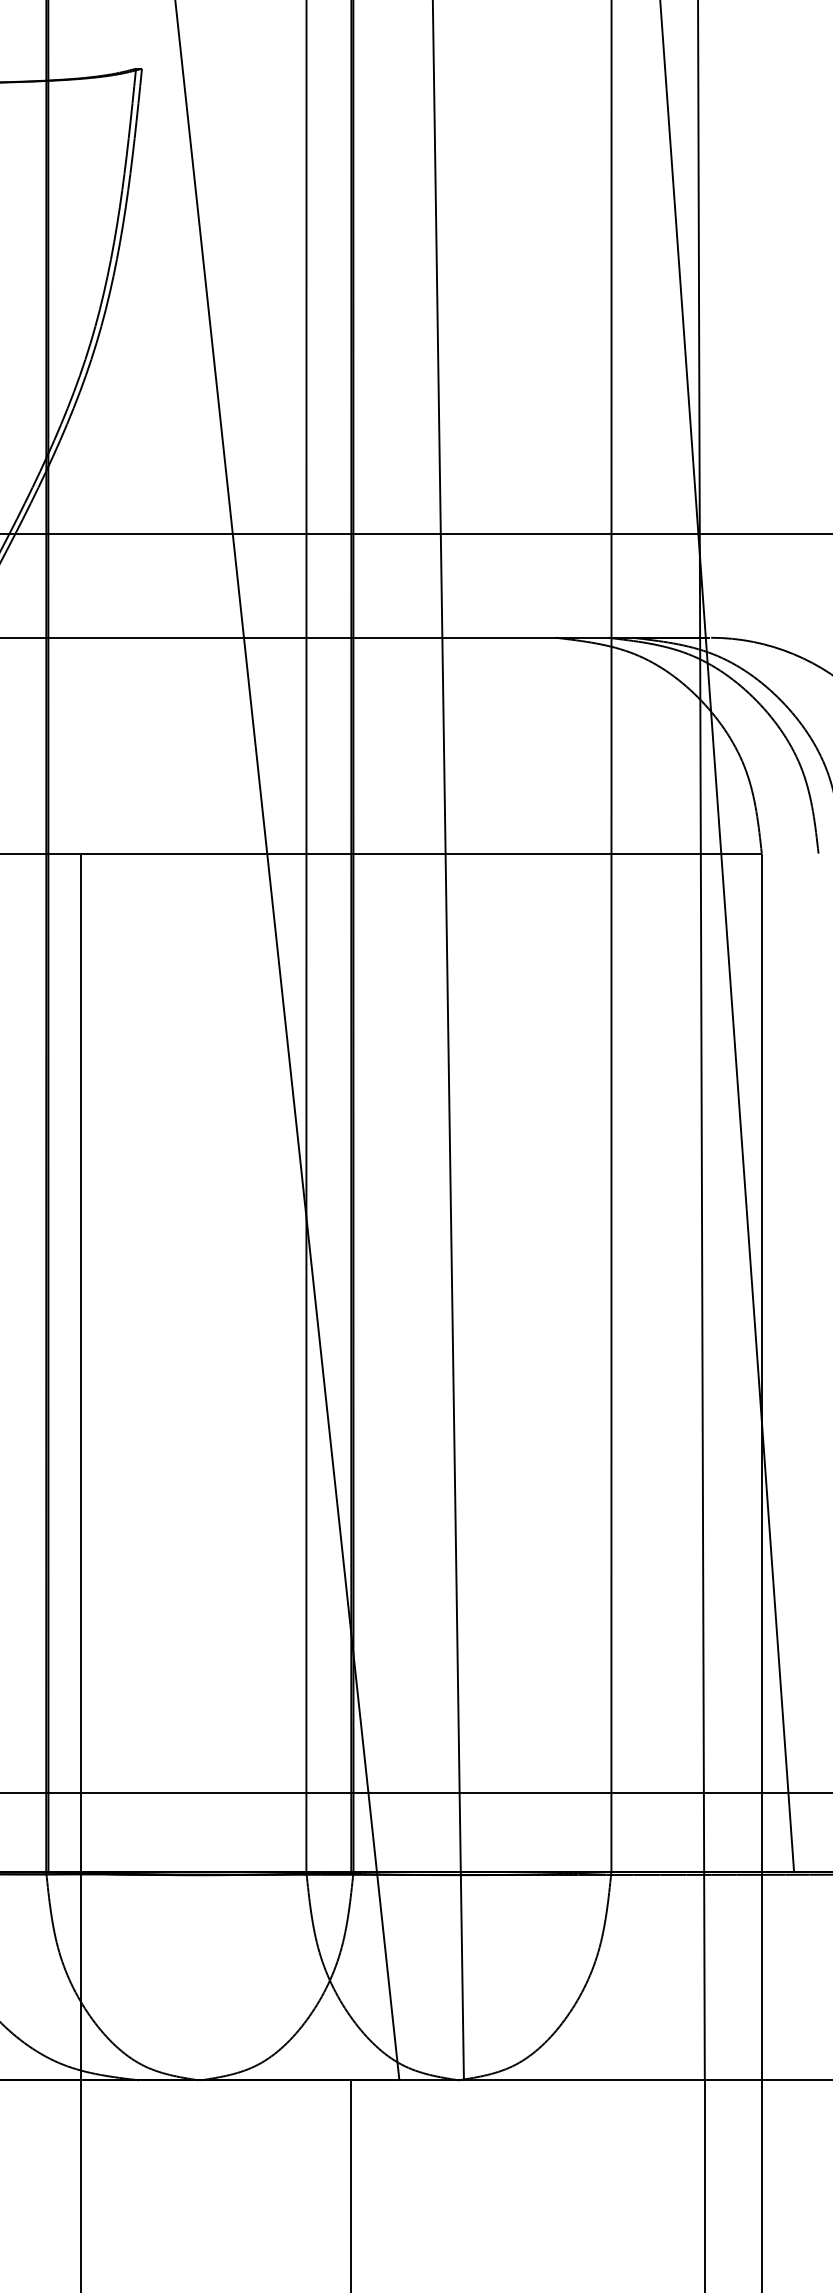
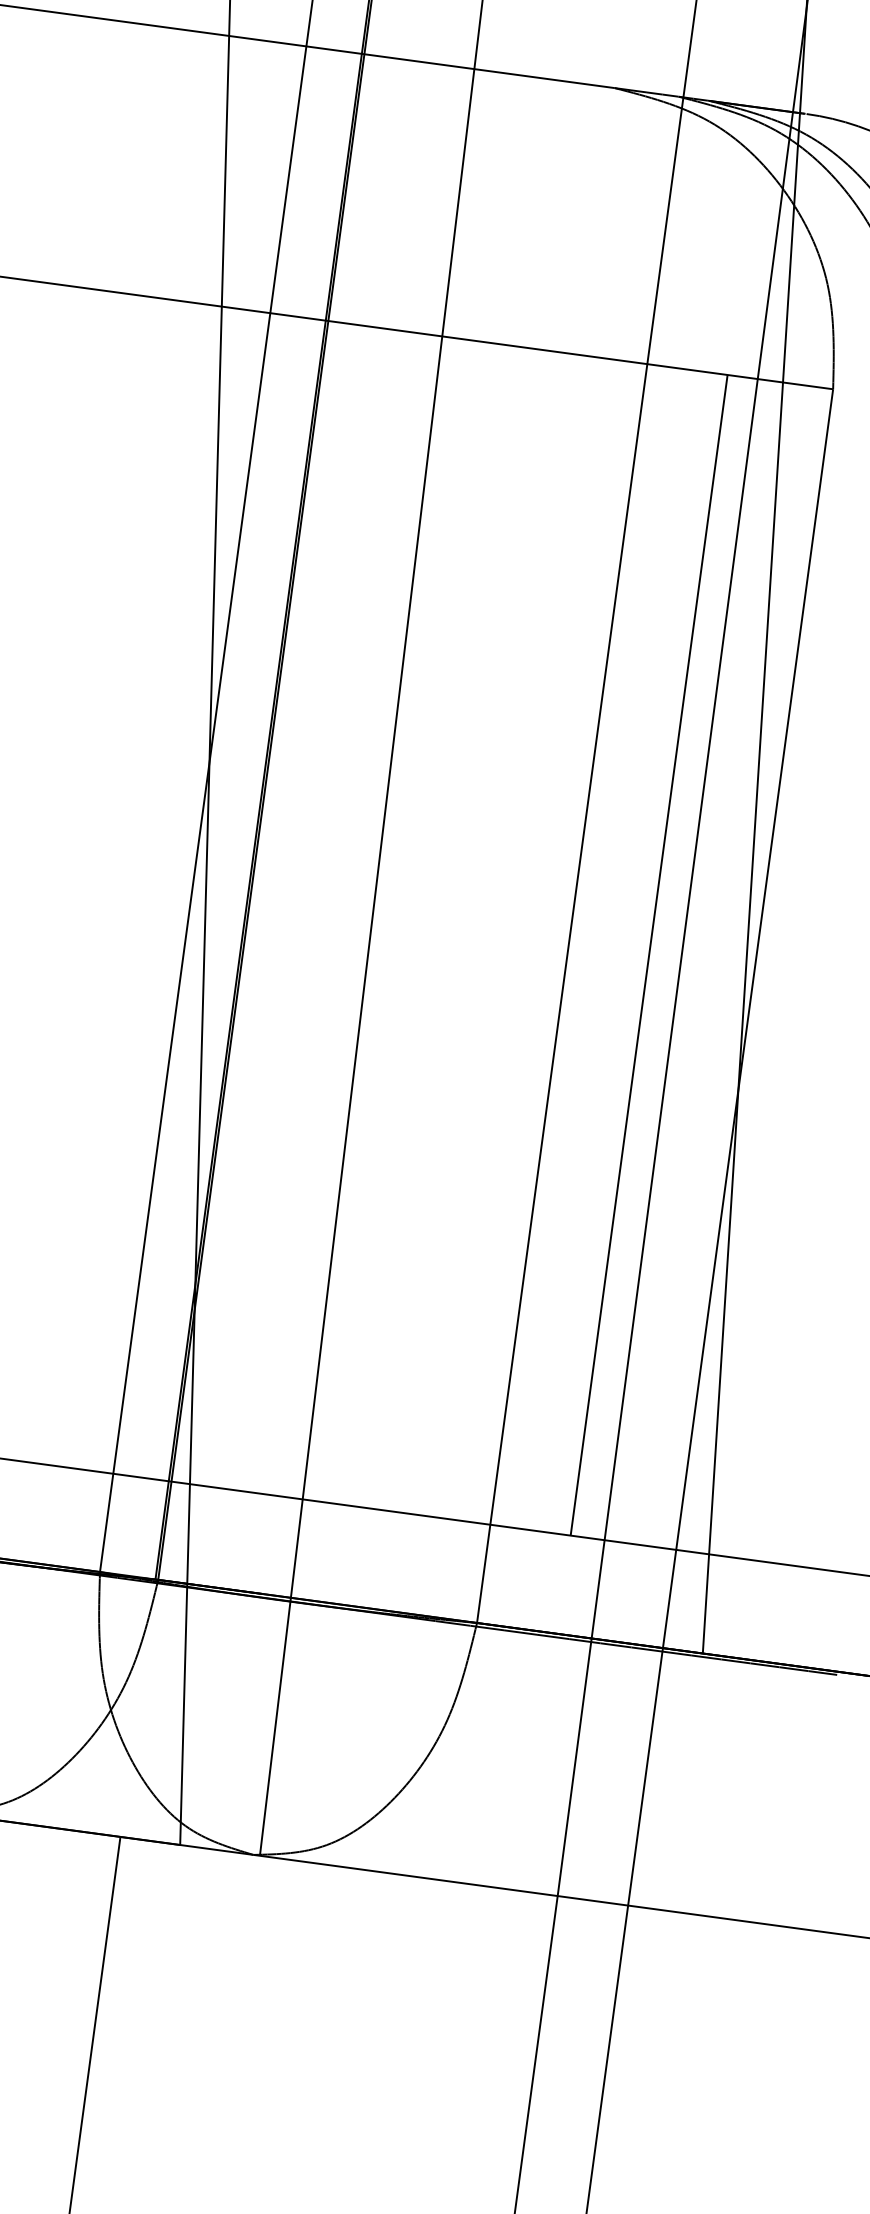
line: (676, 1322) -> (649, 954), added

